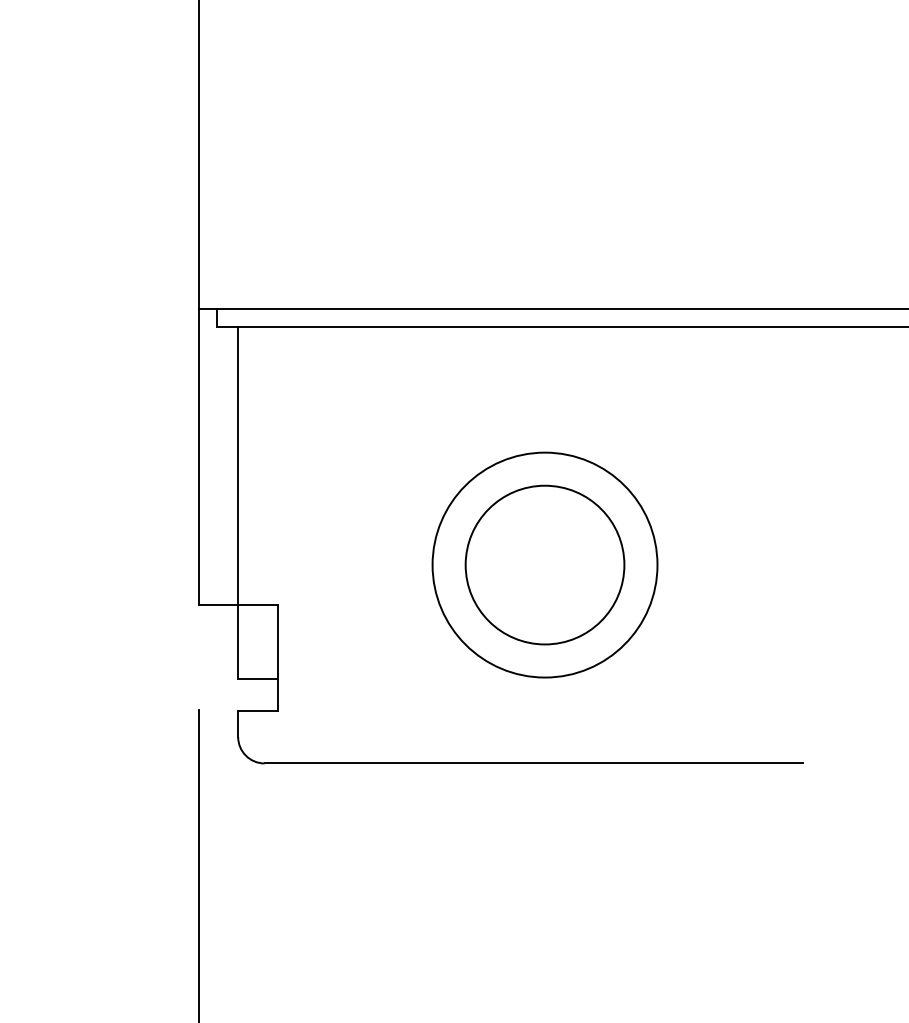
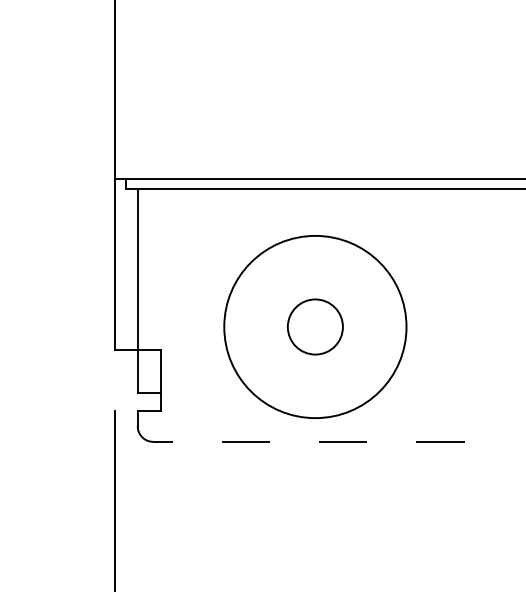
circle: (545, 564) -> (315, 326), size x0.6
circle: (545, 564) -> (315, 326), size x1.4
line: (533, 762) -> (308, 441), solid -> dashed

